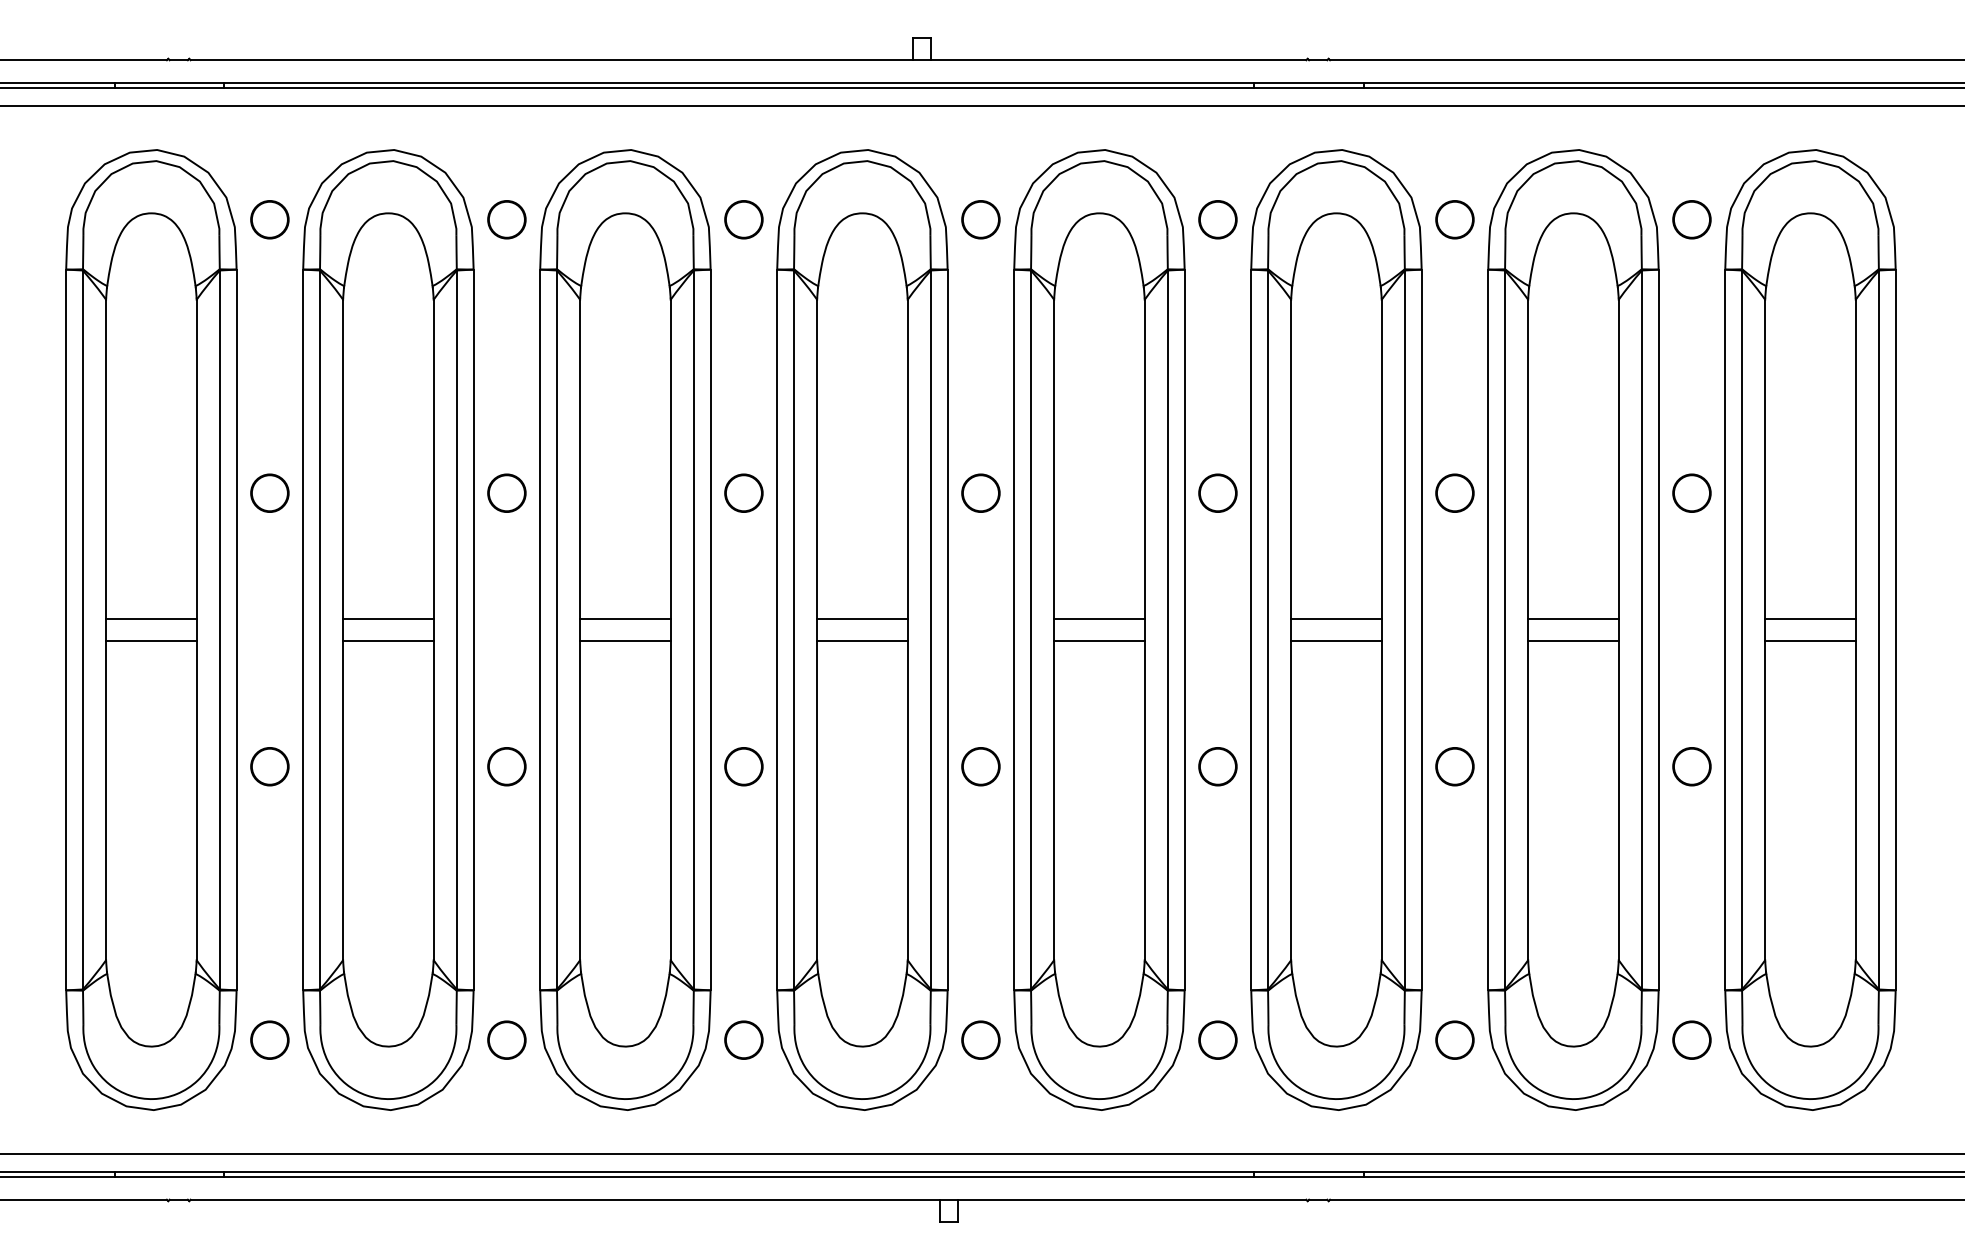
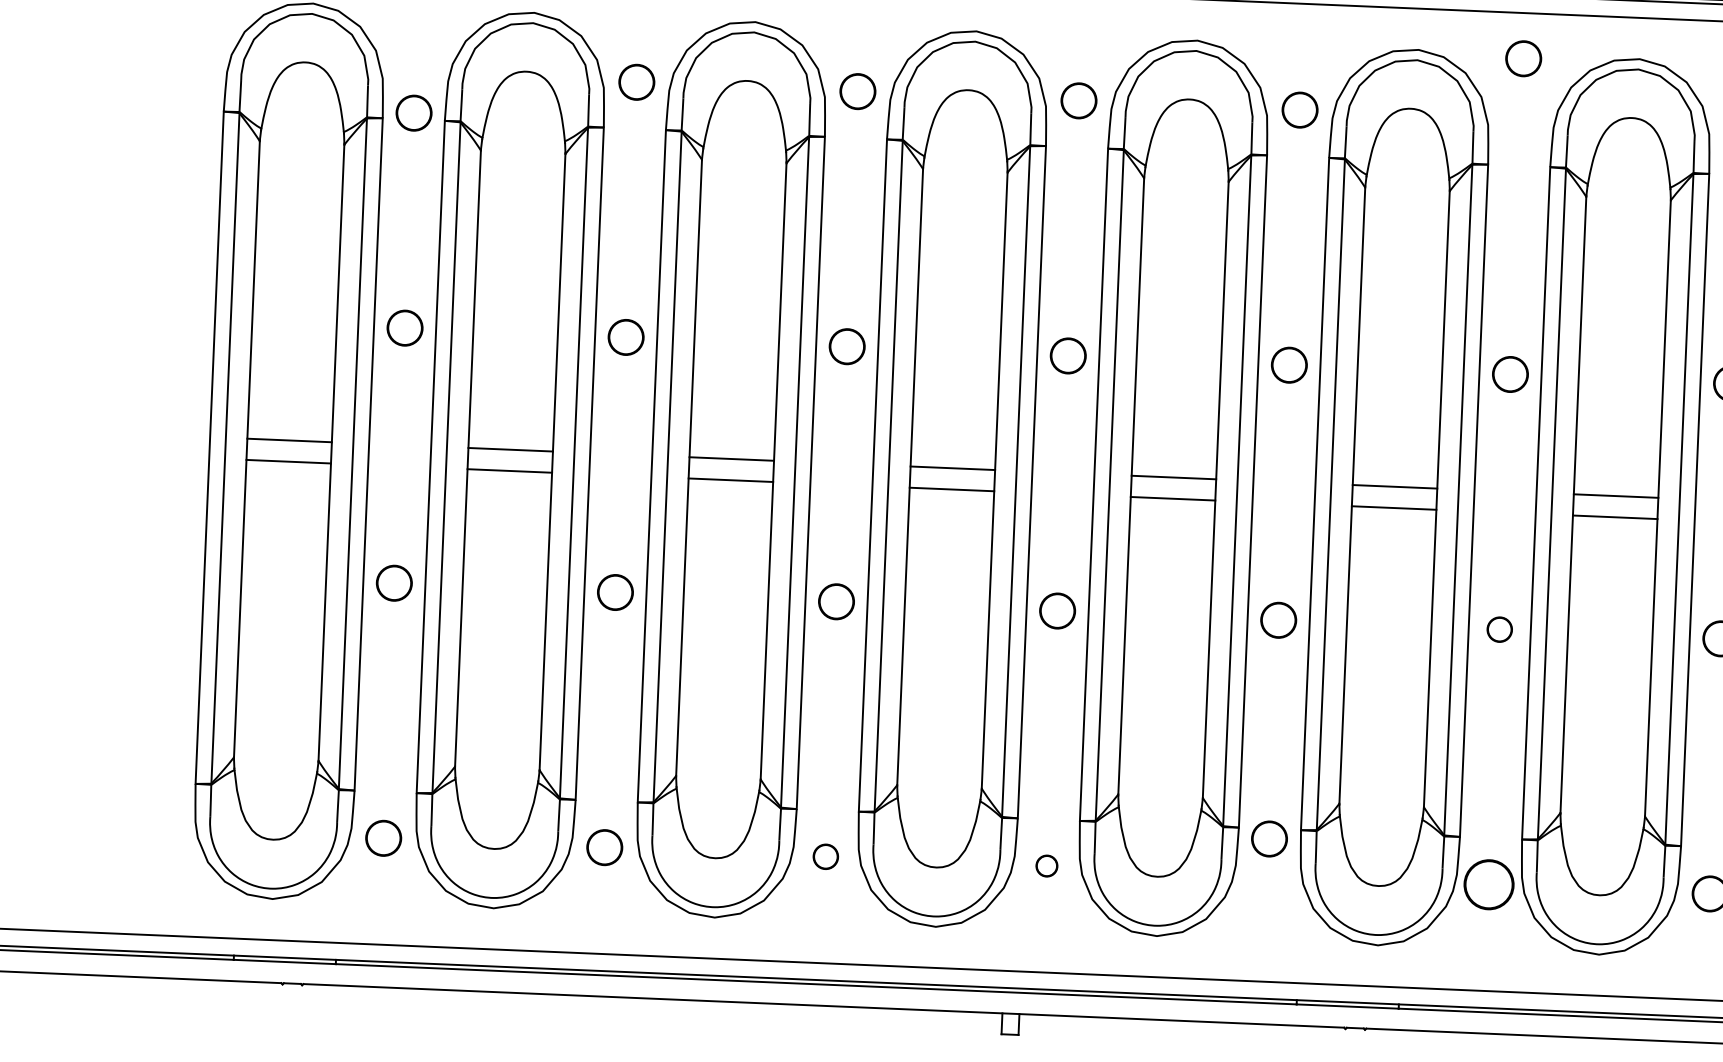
circle: (269, 219) -> (413, 112), moved
circle: (1454, 219) -> (1523, 58), moved
circle: (1454, 766) -> (1499, 629), size x0.7
circle: (743, 1039) -> (825, 856), size x0.7
circle: (980, 1039) -> (1046, 865), size x0.6
circle: (1217, 1039) -> (1269, 838), moved
circle: (1454, 1039) -> (1488, 884), size x1.4

